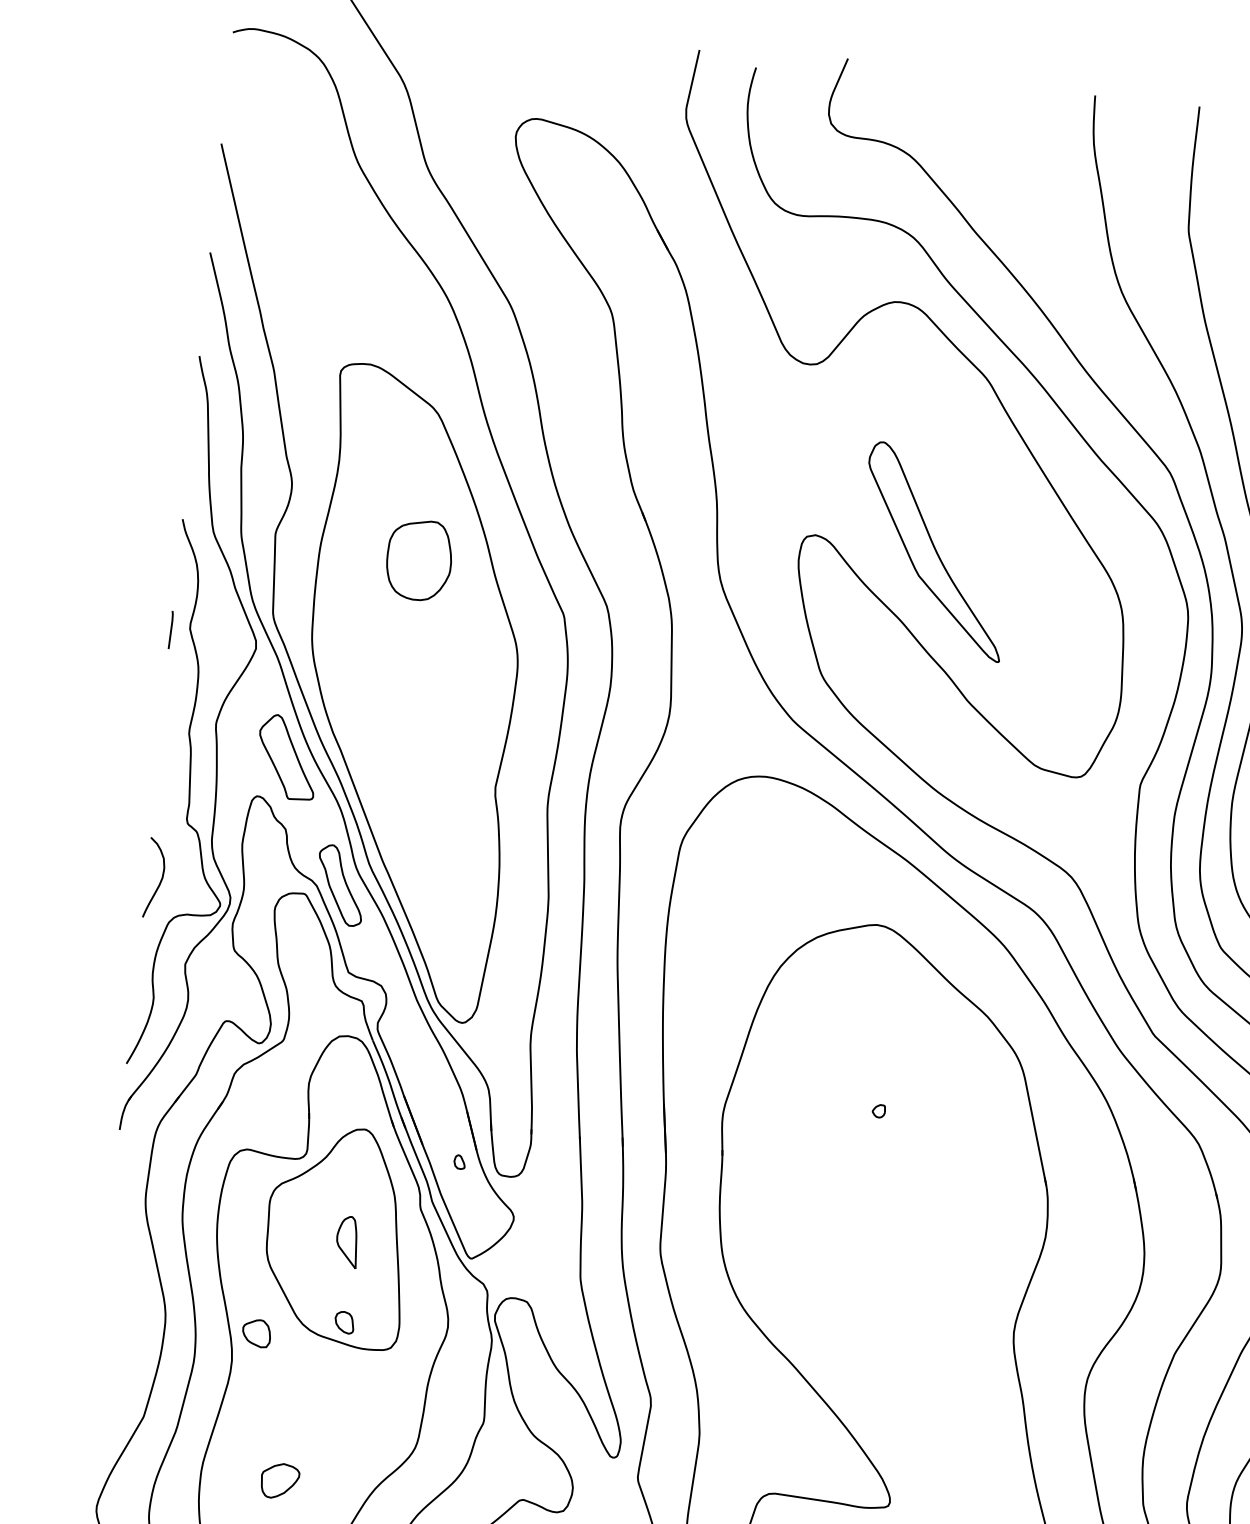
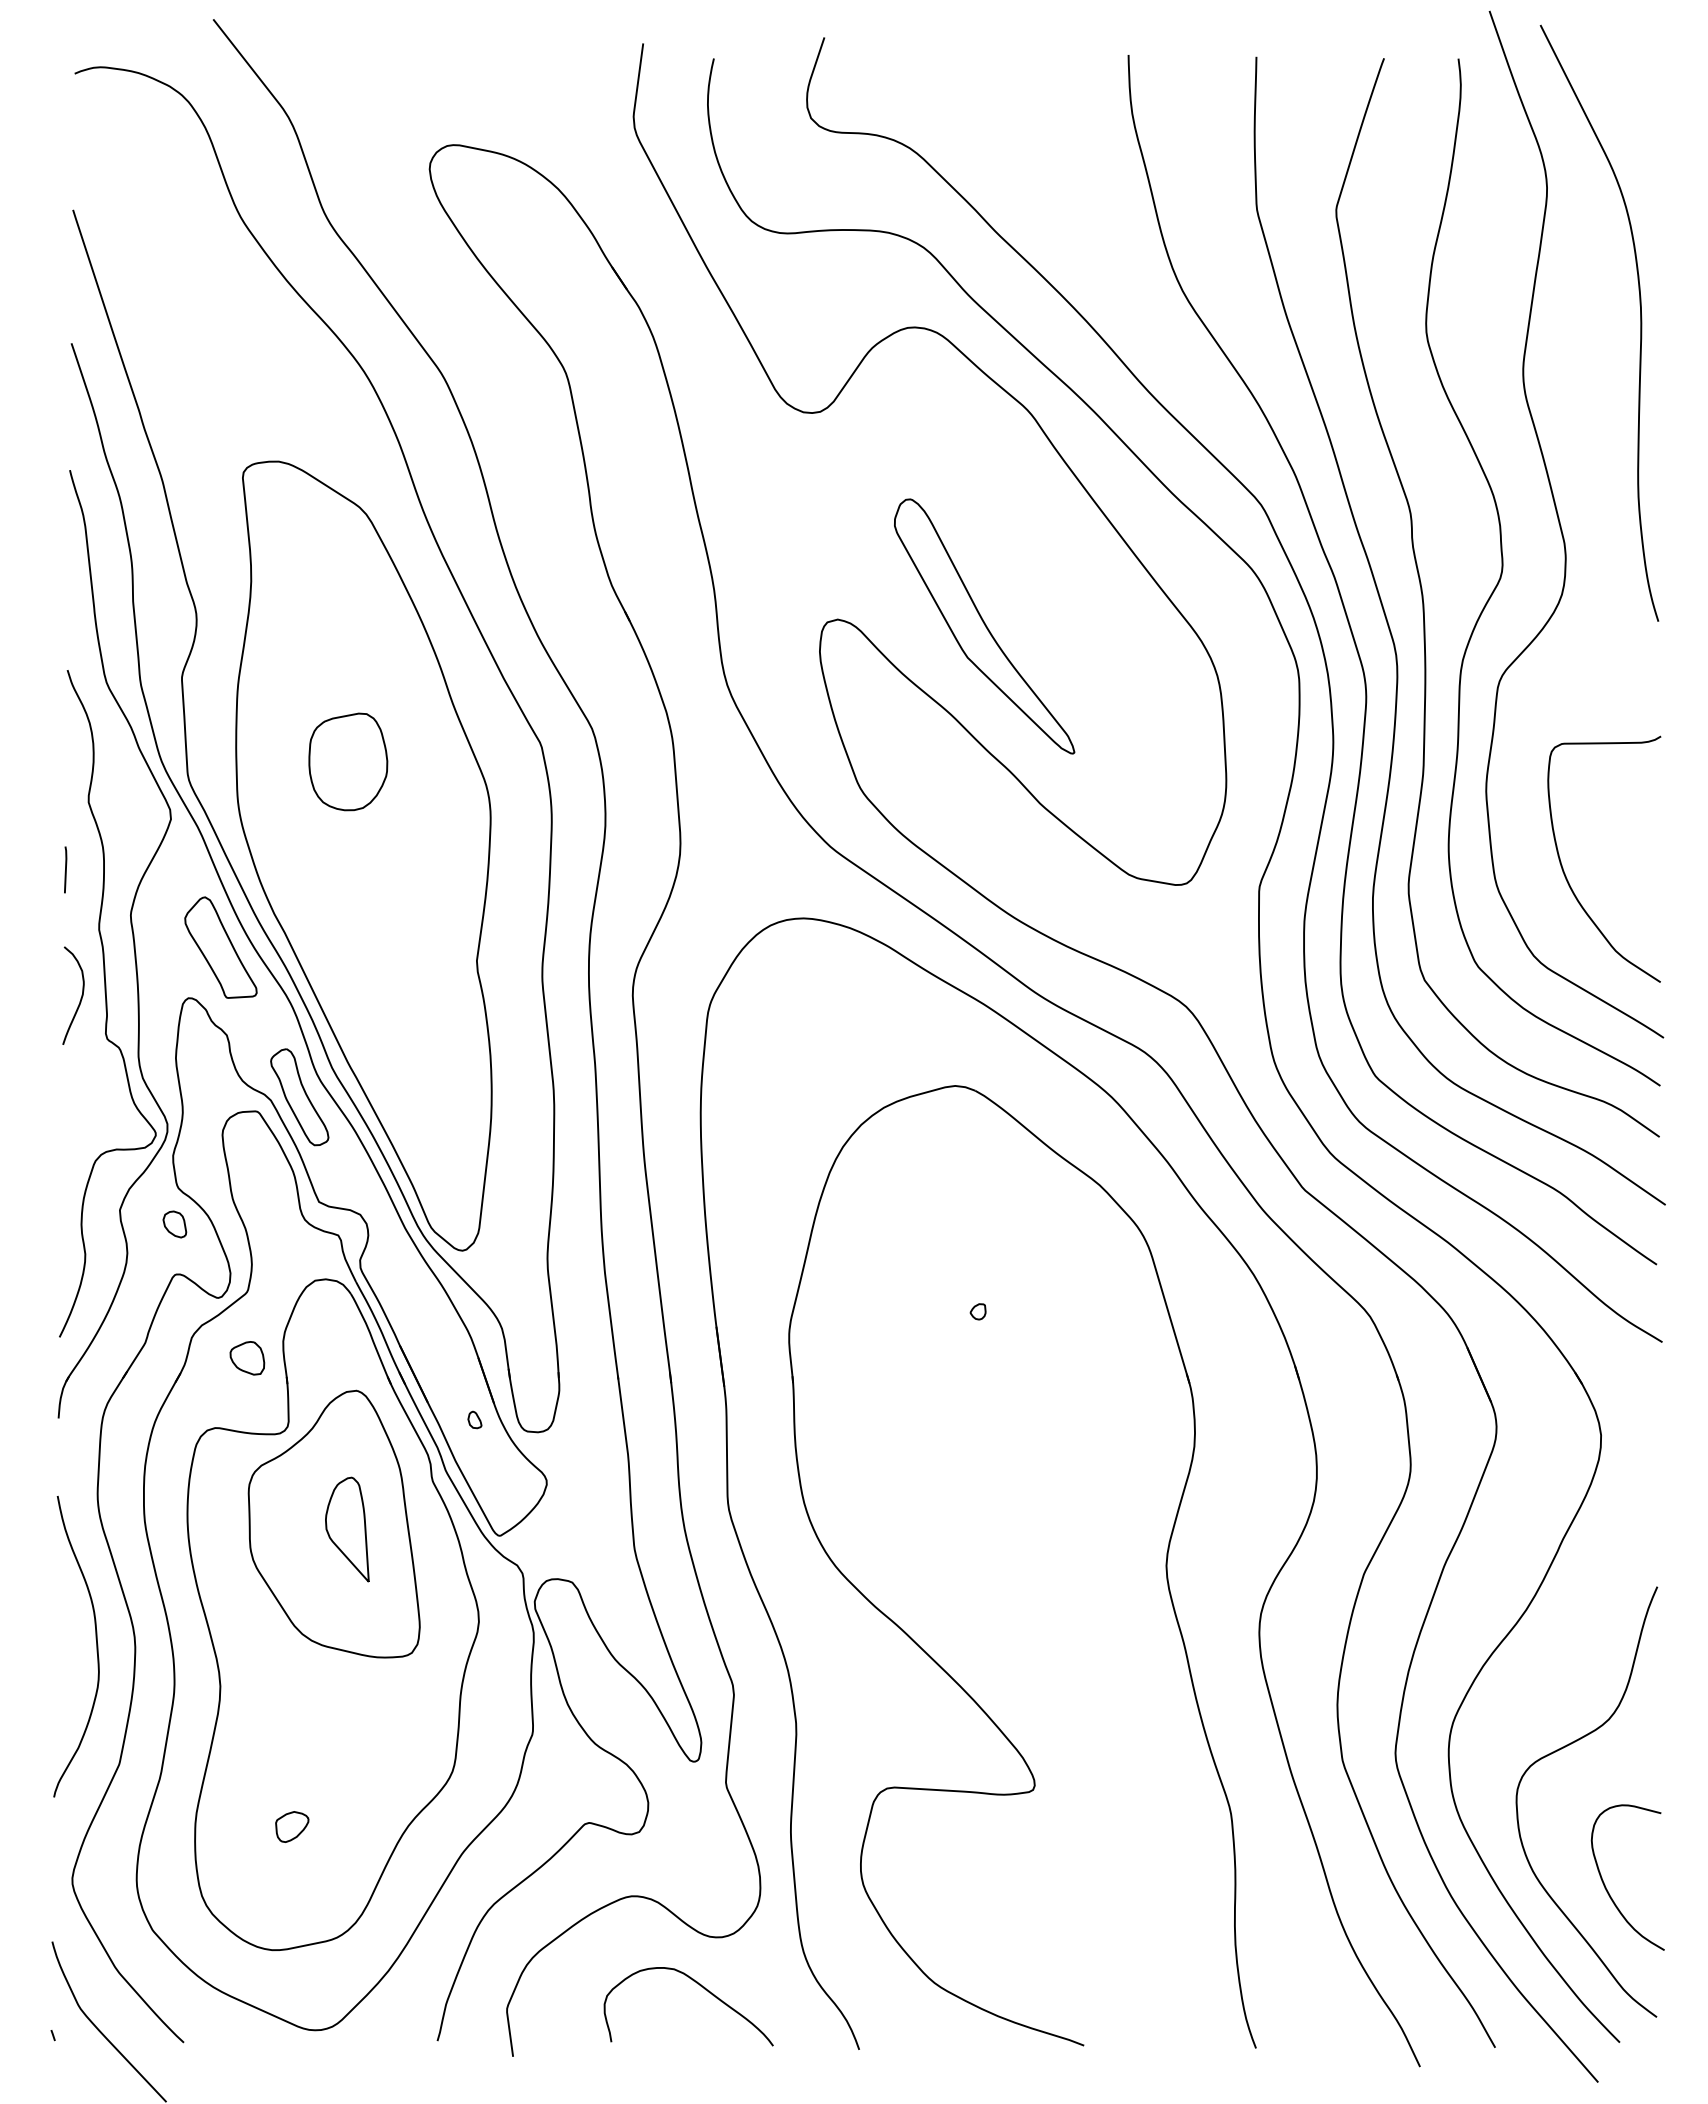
part: (419, 560) -> (348, 761), moved
line: (170, 629) -> (65, 869), moved
curve: (160, 880) -> (80, 998), moved
part: (347, 1242) -> (347, 1529), size x1.67
curve: (133, 1319) -> (96, 1646), added
part: (344, 1322) -> (174, 1224), moved
part: (256, 1333) -> (247, 1358), moved
part: (280, 1480) -> (292, 1826), size x0.71

